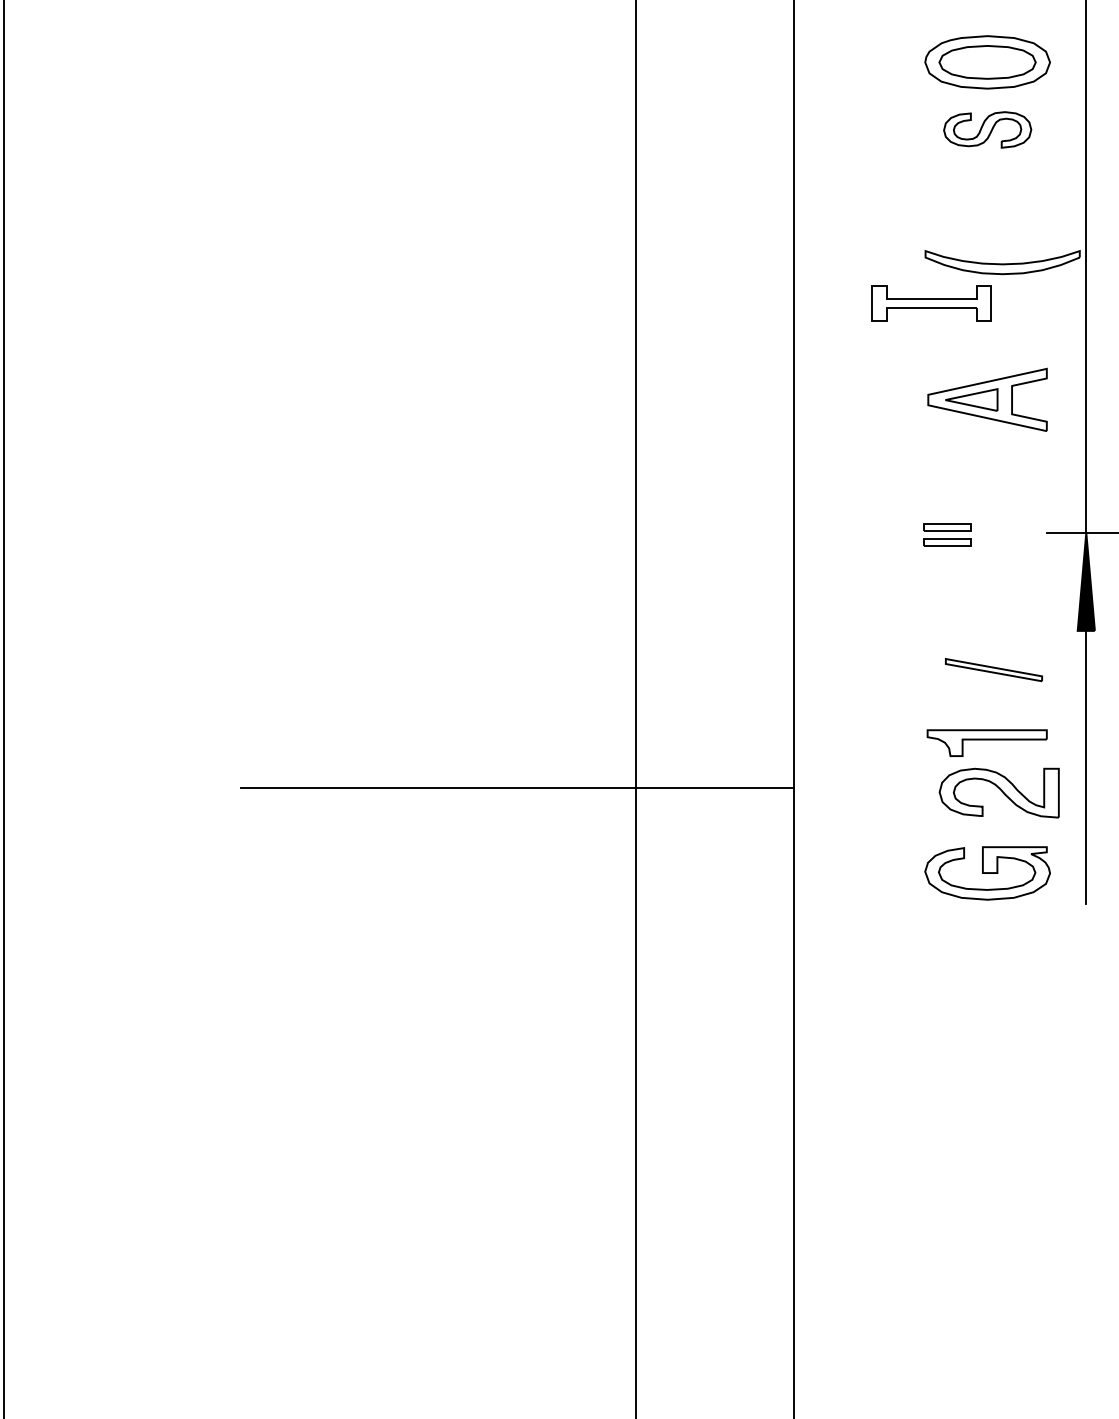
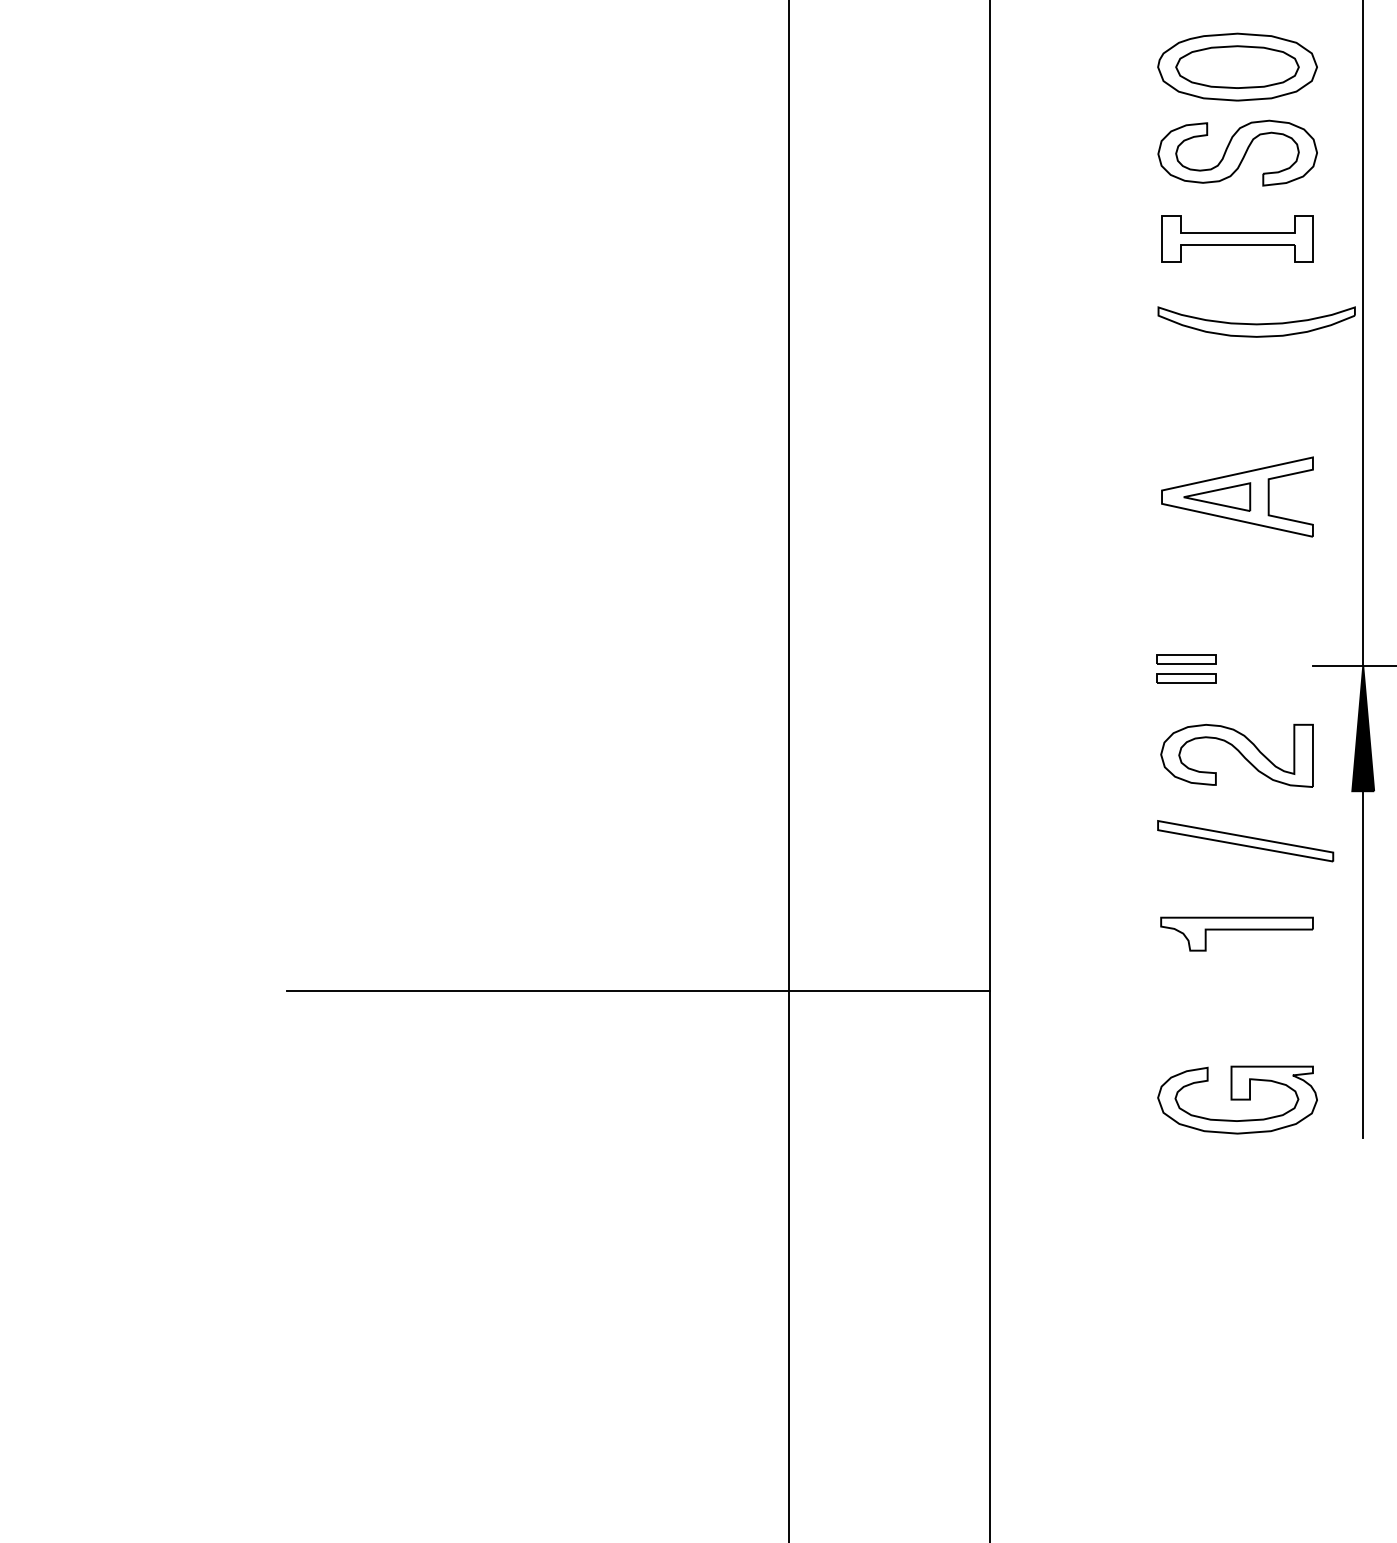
part: (987, 129) -> (1237, 152), size x1.43
part: (931, 303) -> (1237, 239), moved
part: (993, 669) -> (1245, 840), size x1.43
part: (998, 792) -> (1236, 755), moved

